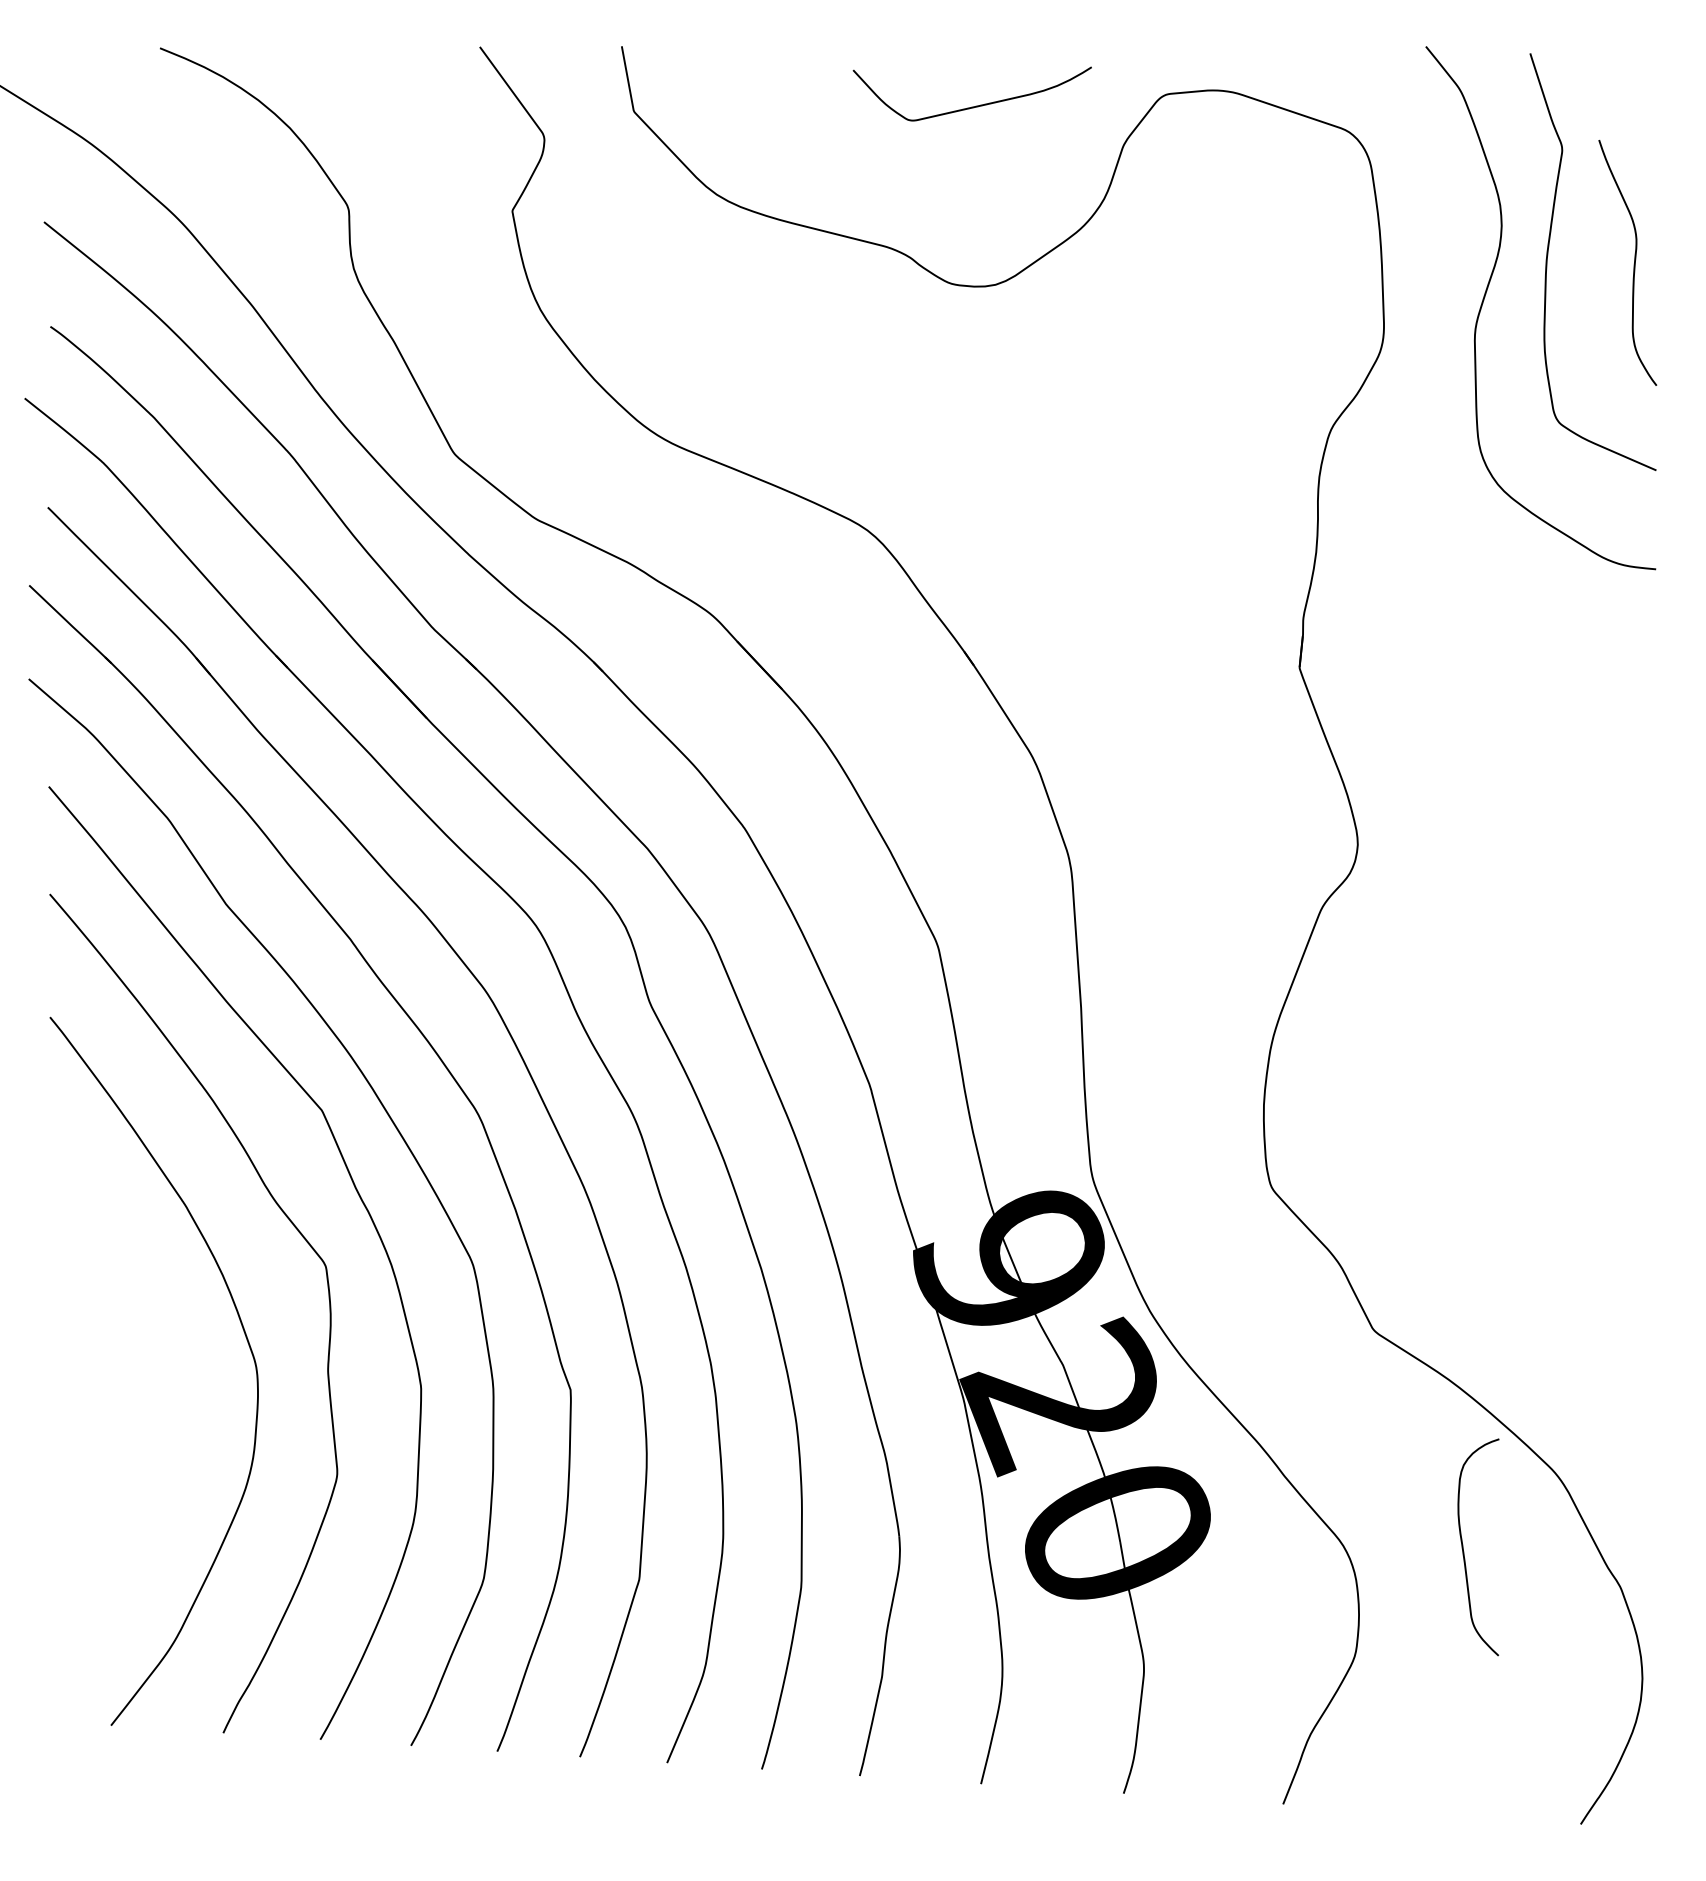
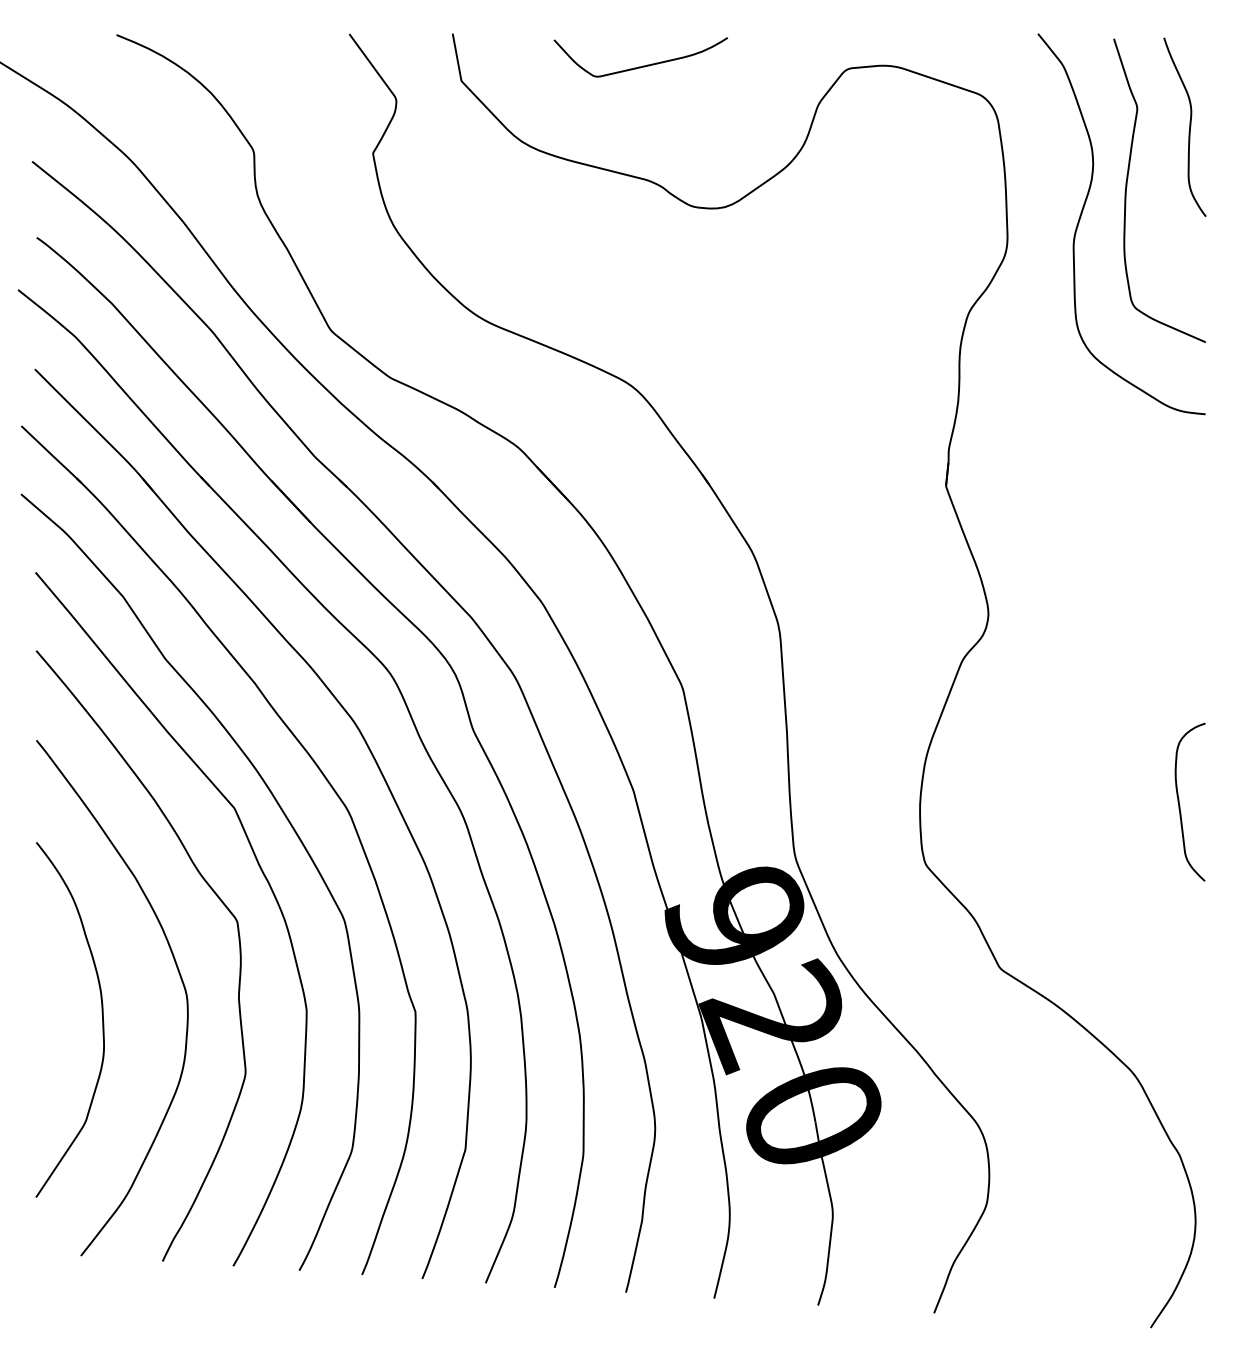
curve: (974, 105) -> (642, 65), moved
curve: (1634, 261) -> (1189, 126), moved
curve: (139, 1392) -> (101, 1013), added
curve: (1465, 1551) -> (1180, 805), moved

